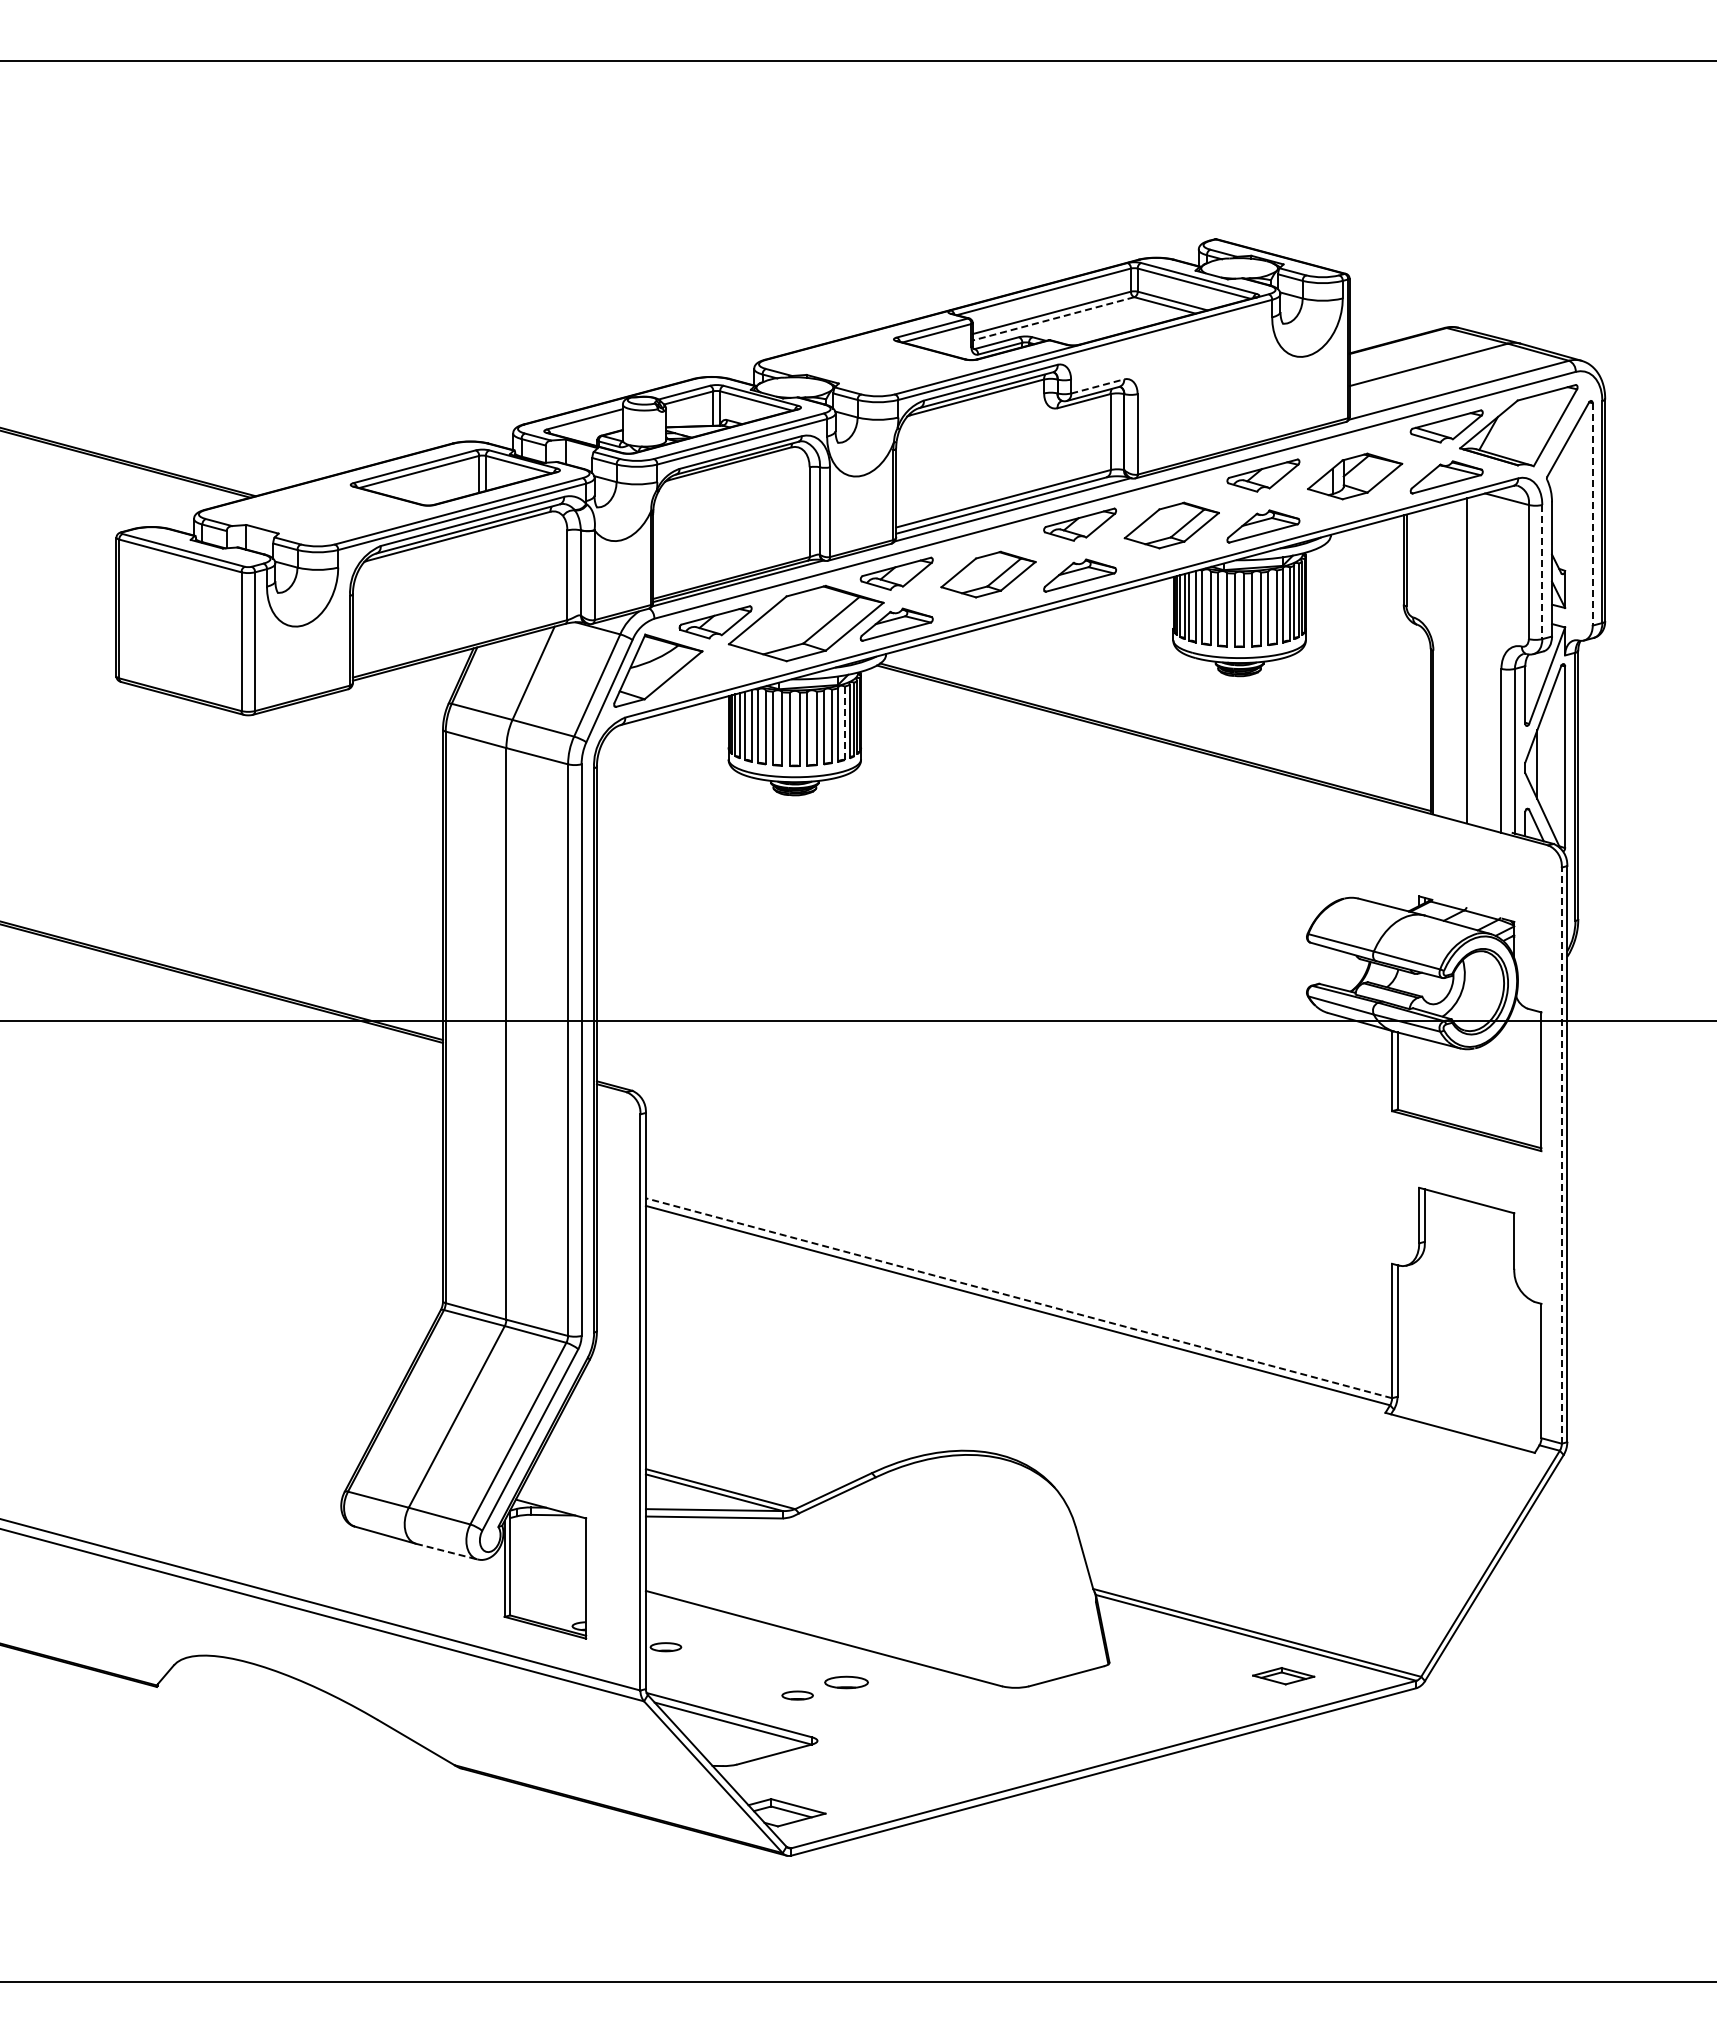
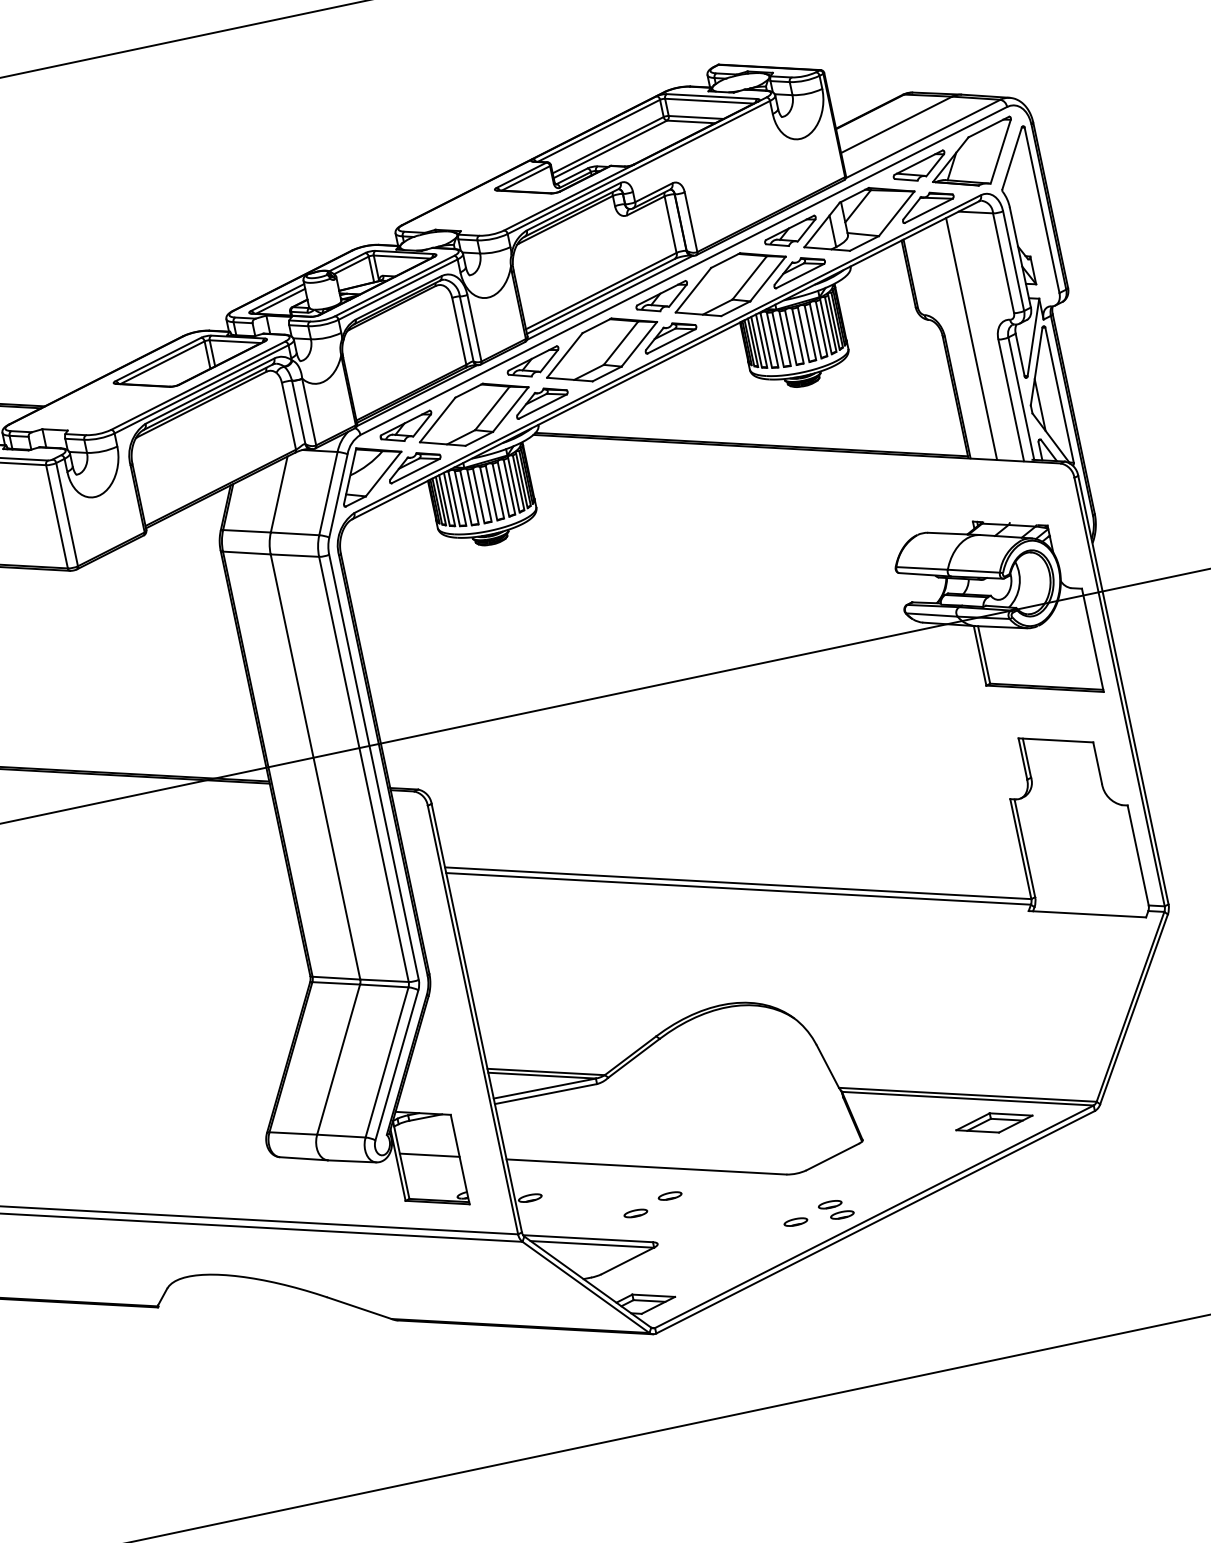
line: (1053, 318) -> (610, 149), dashed -> solid
line: (1098, 386) -> (654, 192), dashed -> solid
line: (587, 424) -> (280, 301), added
part: (1354, 476) -> (858, 219), size x1.67
line: (1592, 514) -> (1041, 210), dashed -> solid
part: (1171, 525) -> (730, 284), size x1.67
line: (1542, 572) -> (1013, 261), dashed -> solid
part: (988, 574) -> (602, 349), size x1.67
part: (715, 673) -> (414, 466), added
line: (844, 723) -> (518, 483), dashed -> solid
line: (1561, 1155) -> (1119, 692), dashed -> solid
line: (1018, 1298) -> (737, 883), dashed -> solid
line: (446, 1551) -> (352, 1161), dashed -> solid
line: (548, 1564) -> (429, 1155), added
part: (1283, 1675) -> (994, 1122), size x1.67
part: (846, 1682) -> (670, 1196), size x0.71
part: (1056, 1745) -> (836, 1210), added
part: (1001, 1750) -> (796, 1222), added

